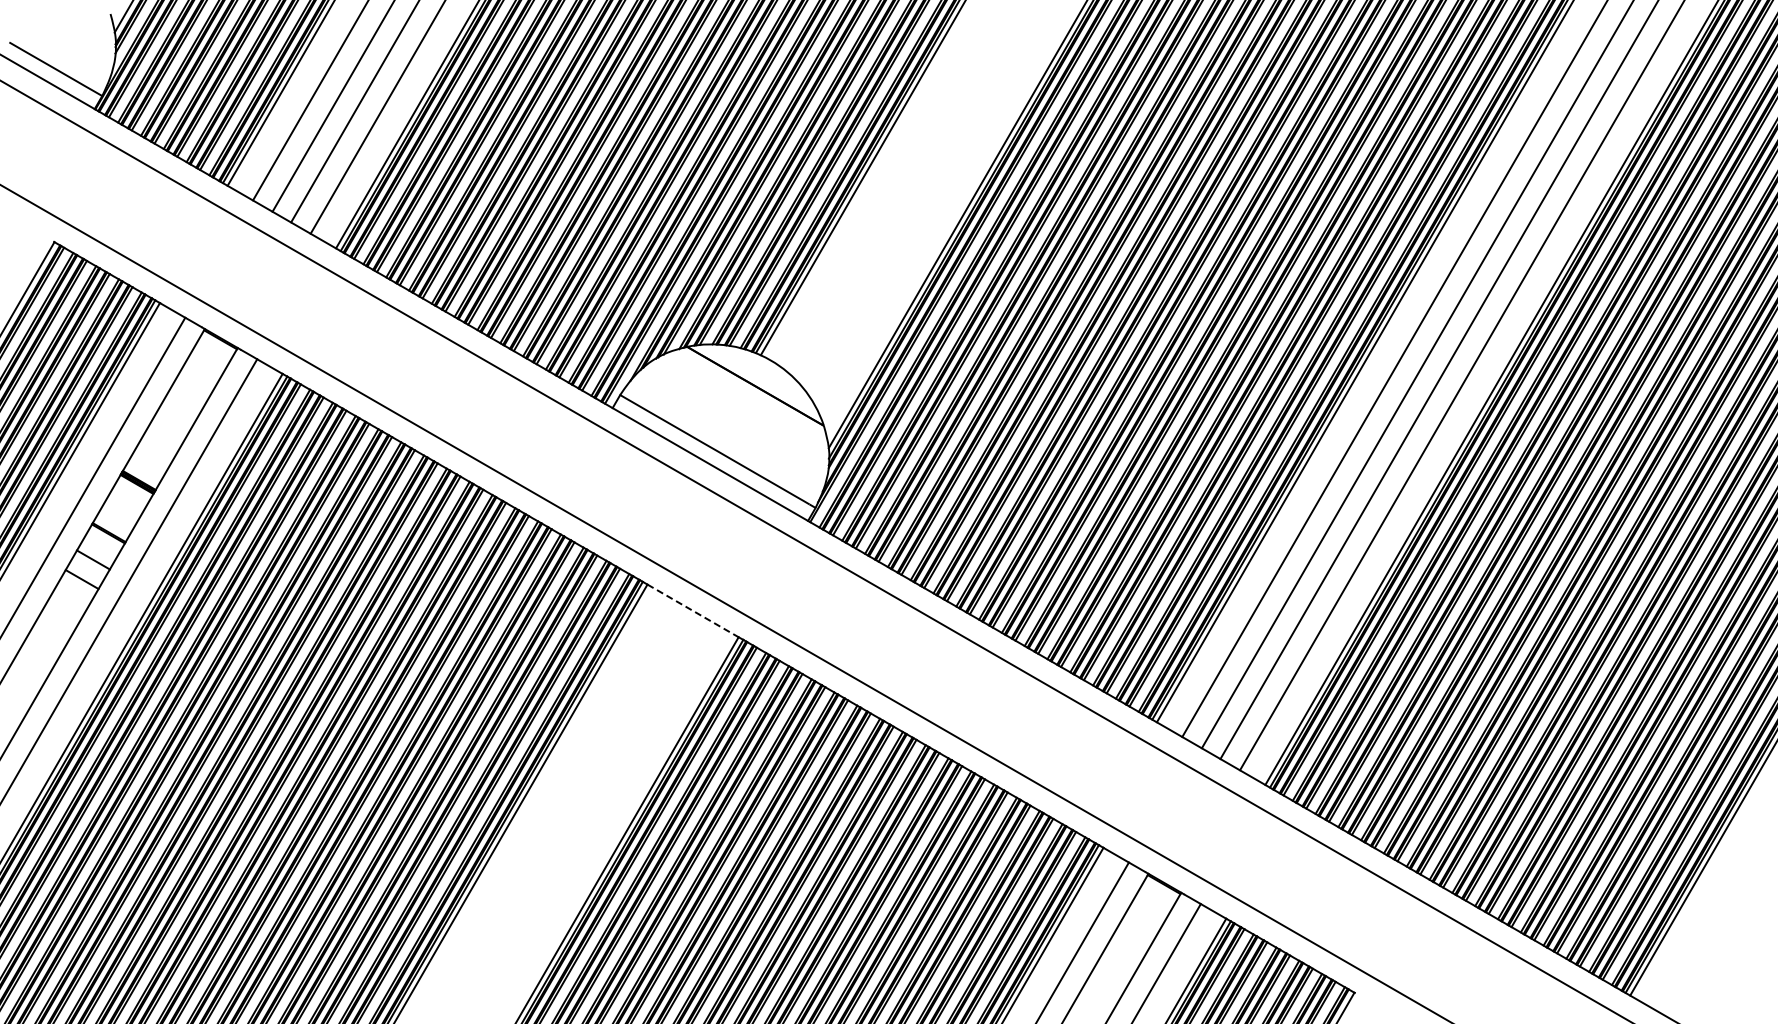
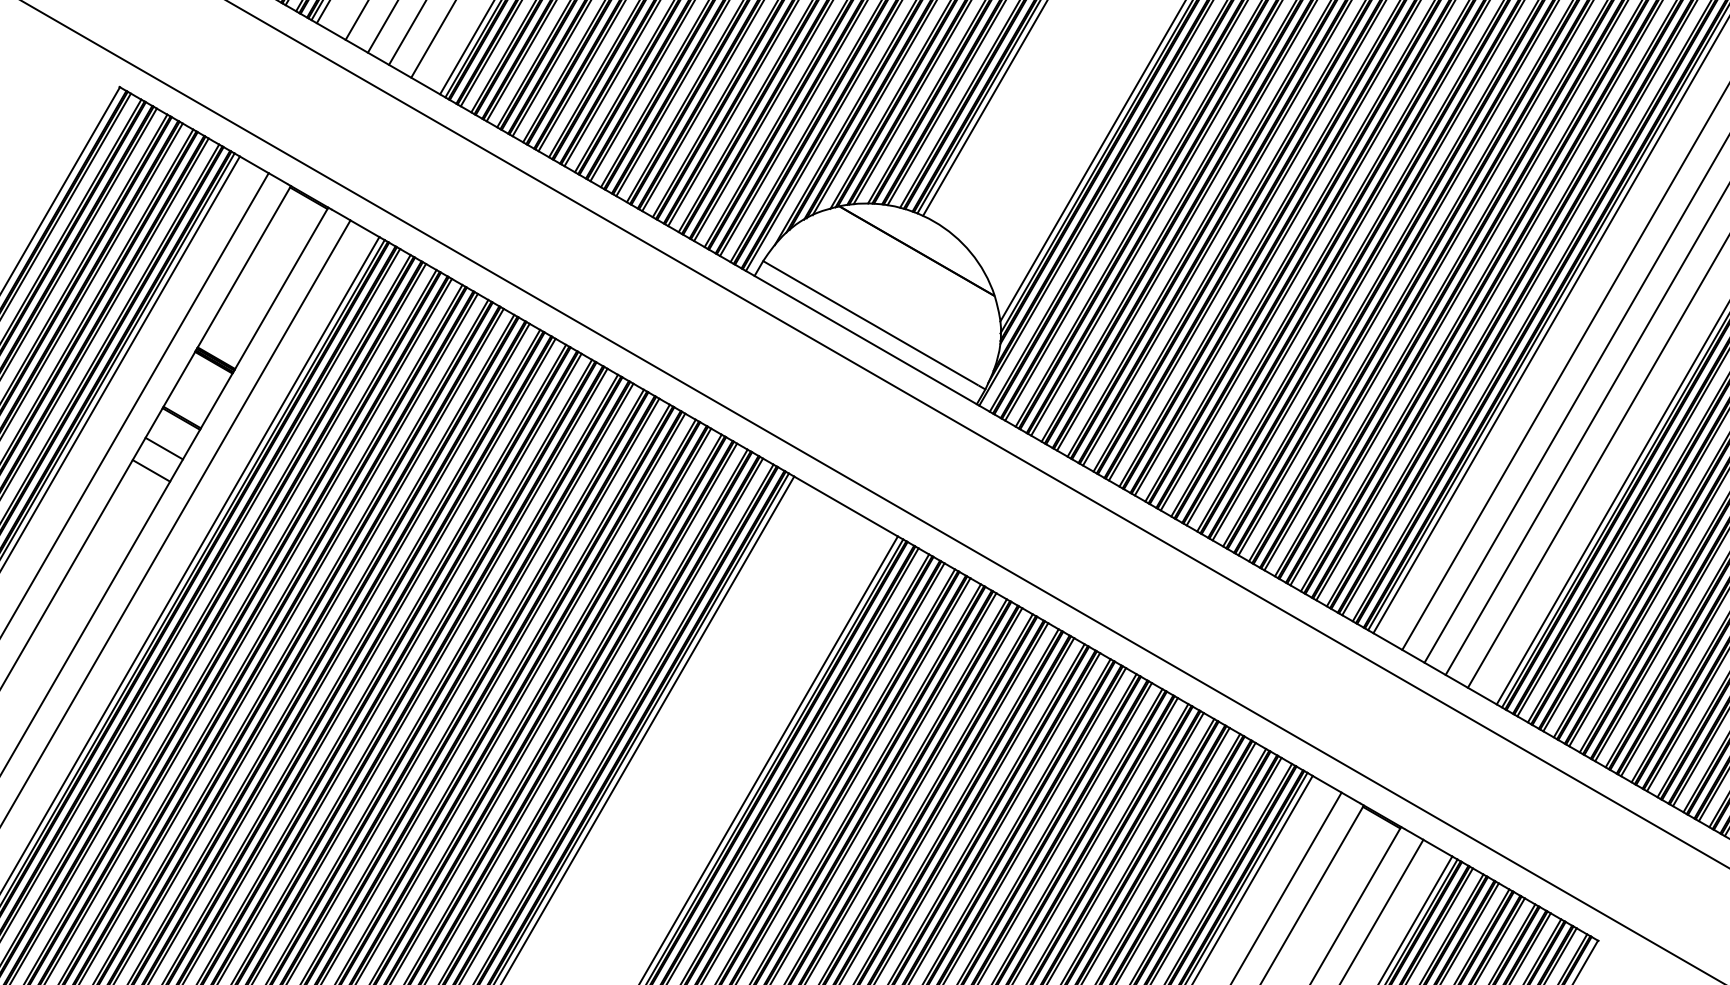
line: (693, 610) -> (846, 506), dashed -> solid

